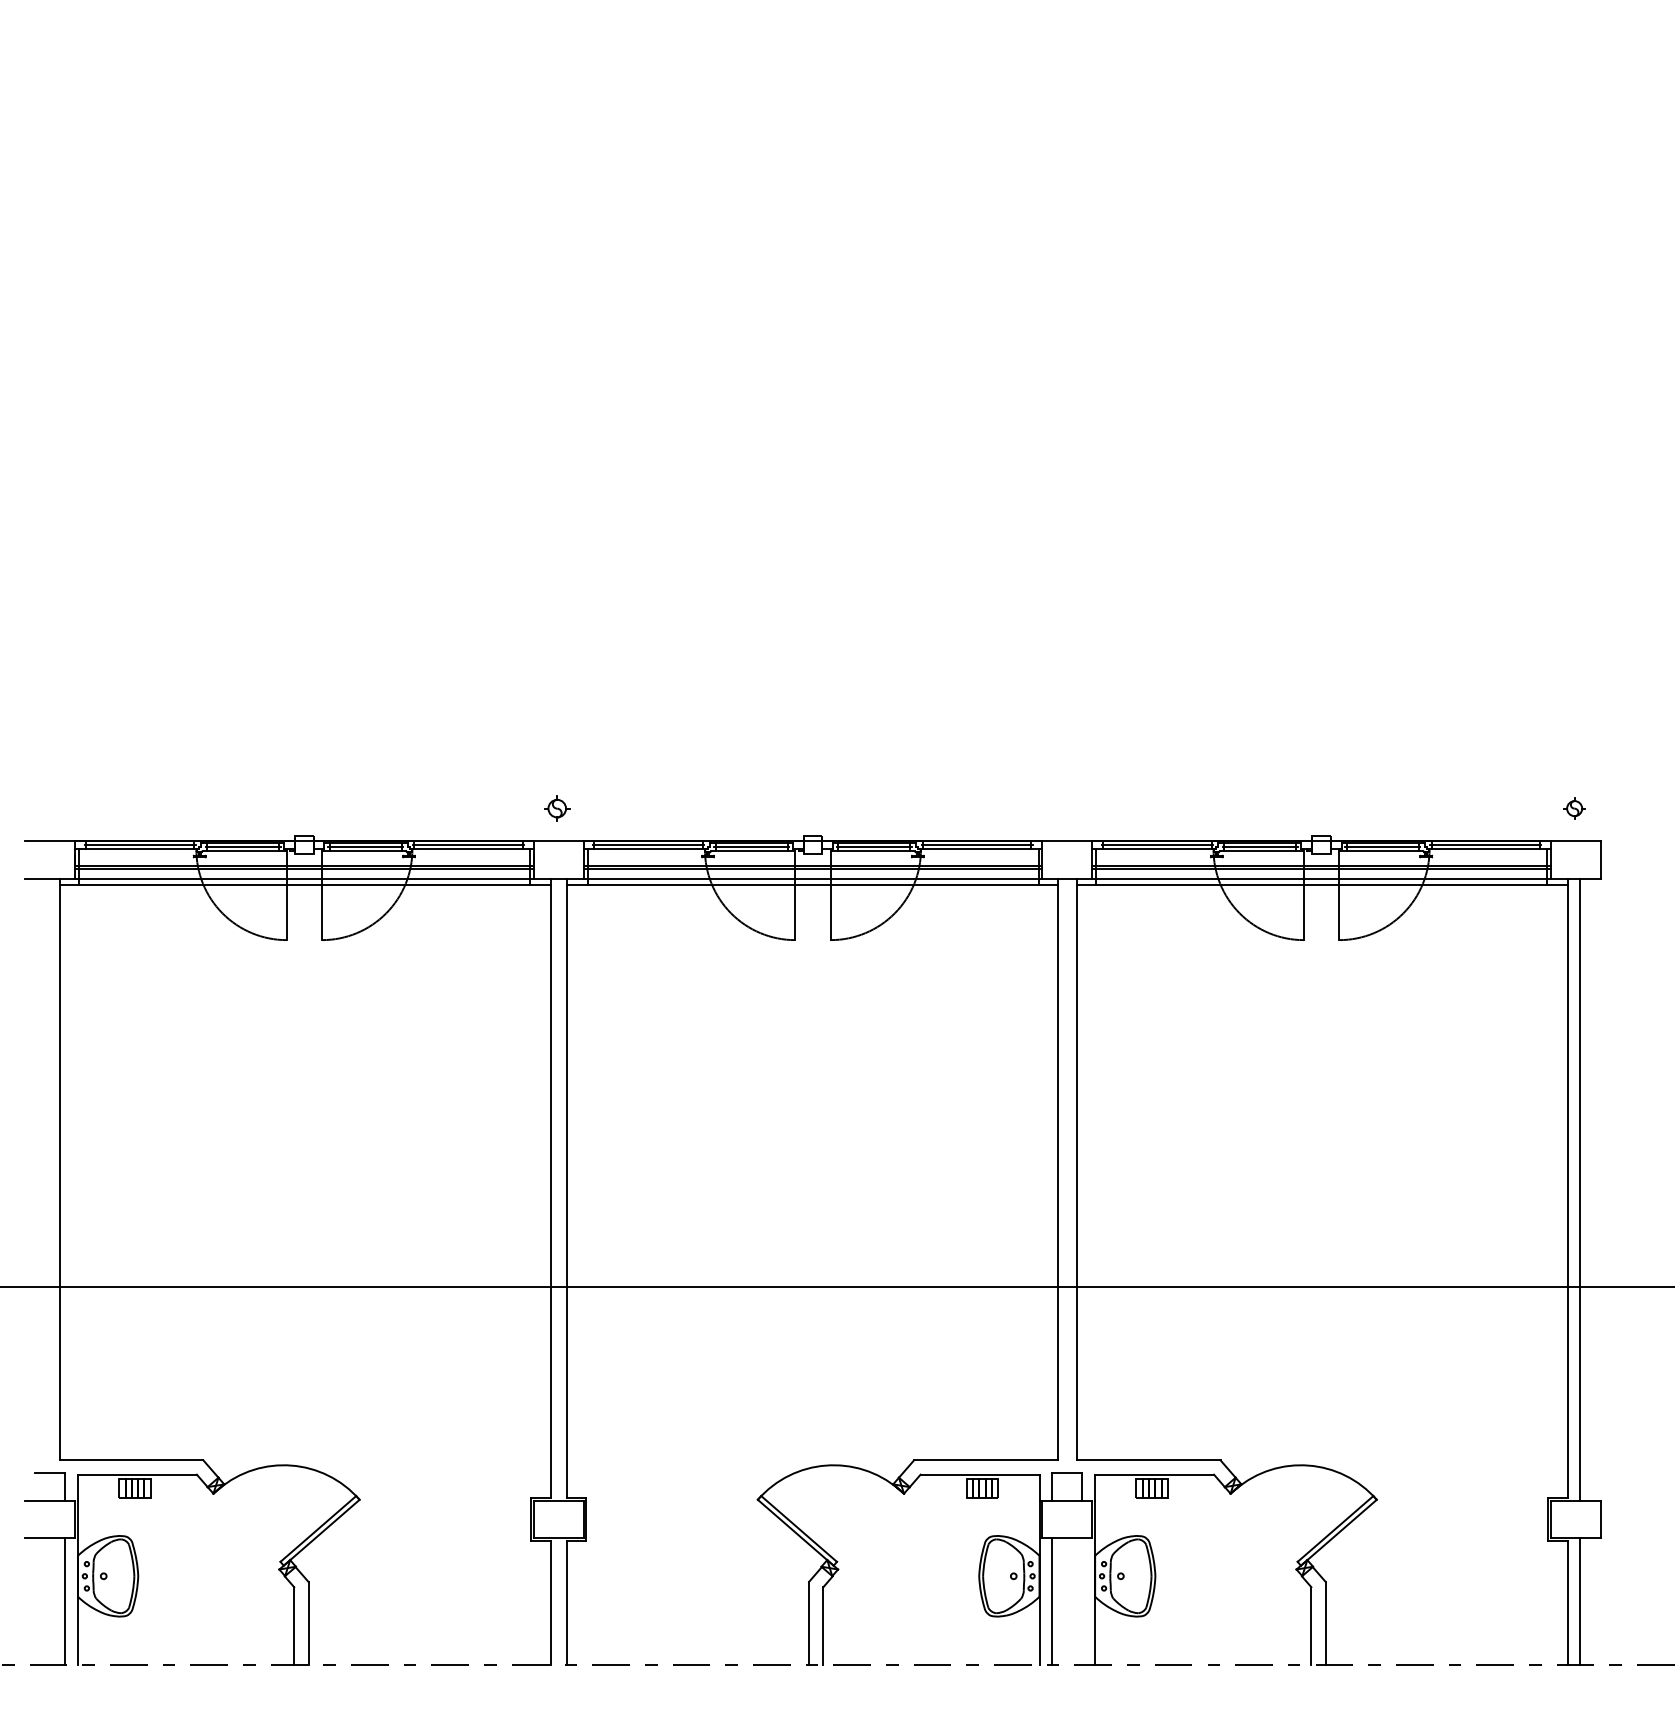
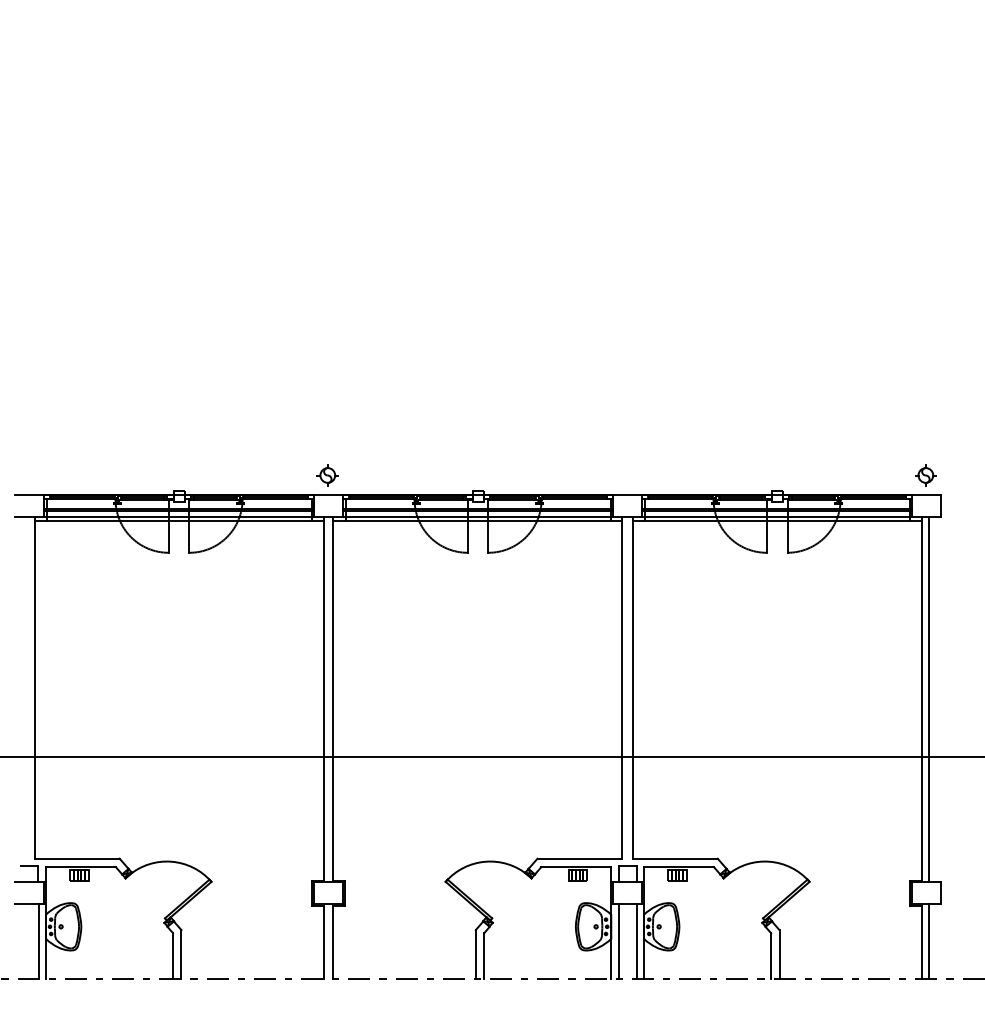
part: (556, 808) -> (327, 475), size x1.43
part: (1573, 808) -> (925, 475), size x1.67
line: (1082, 1601) -> (636, 941), added

